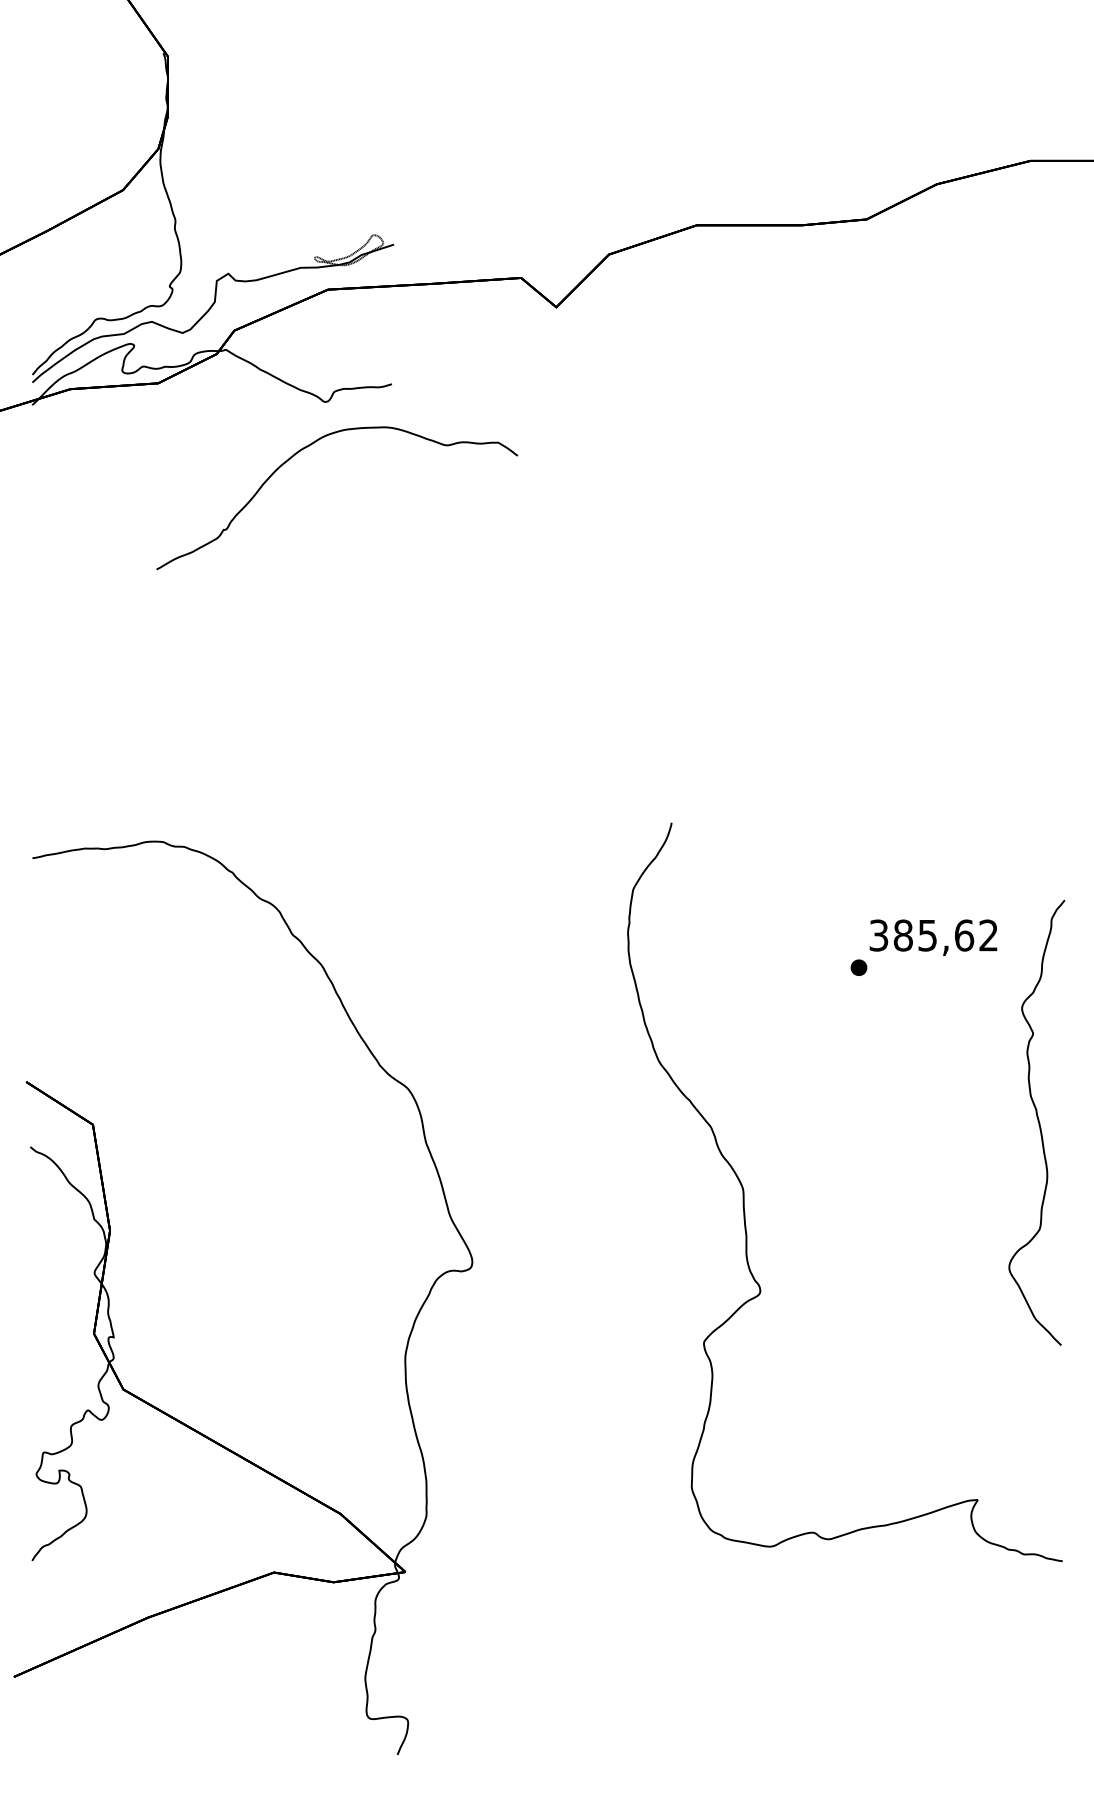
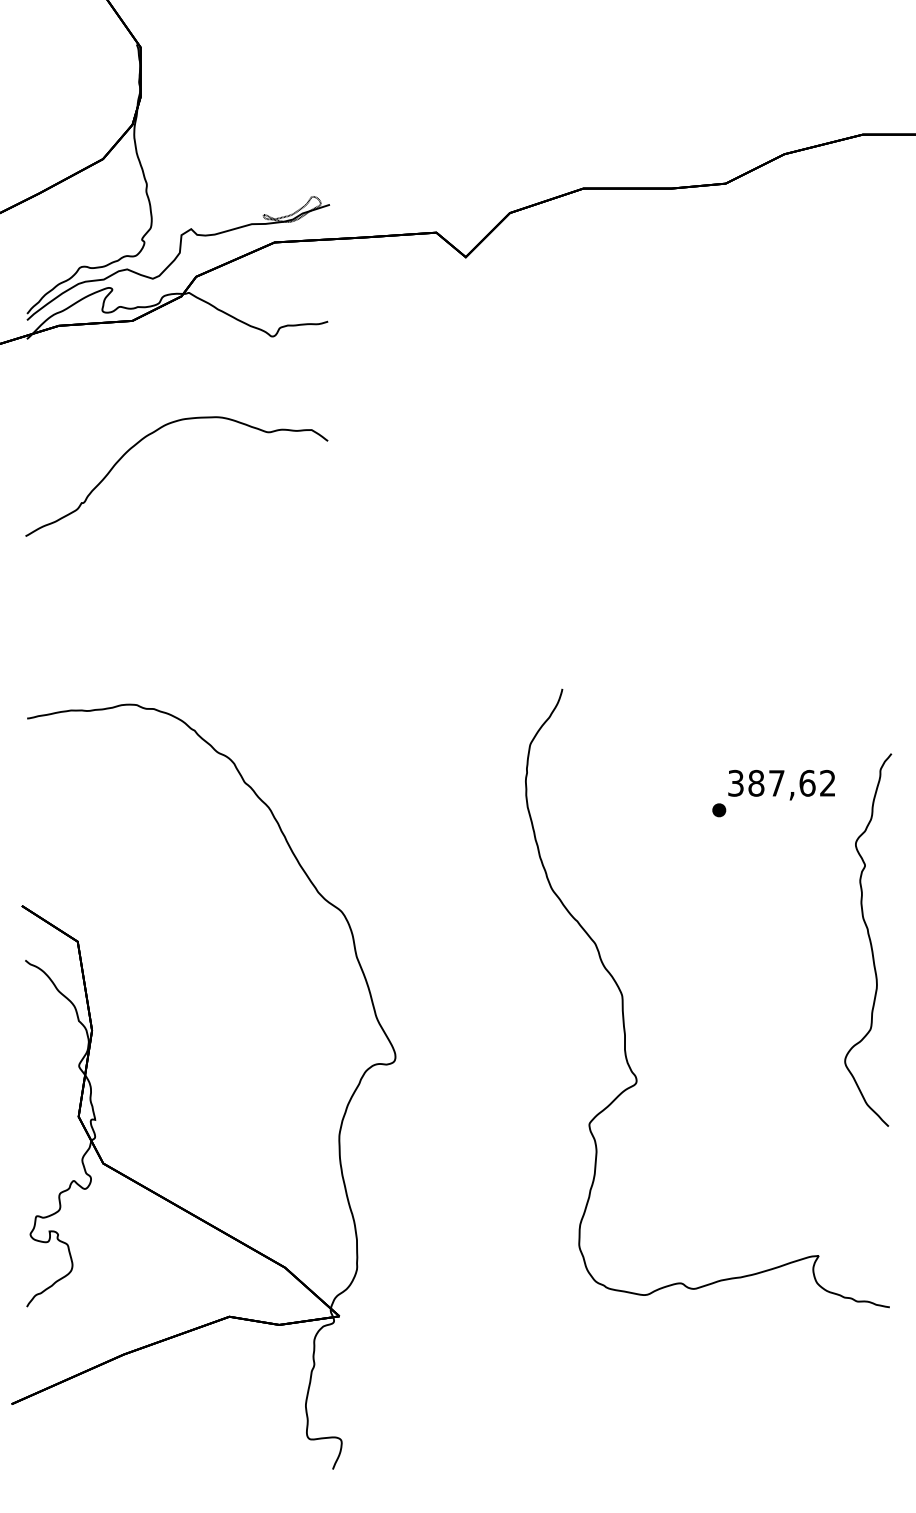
part: (311, 445) -> (155, 432), moved
text: (927, 935) -> (776, 783), 385,62 -> 387,62

